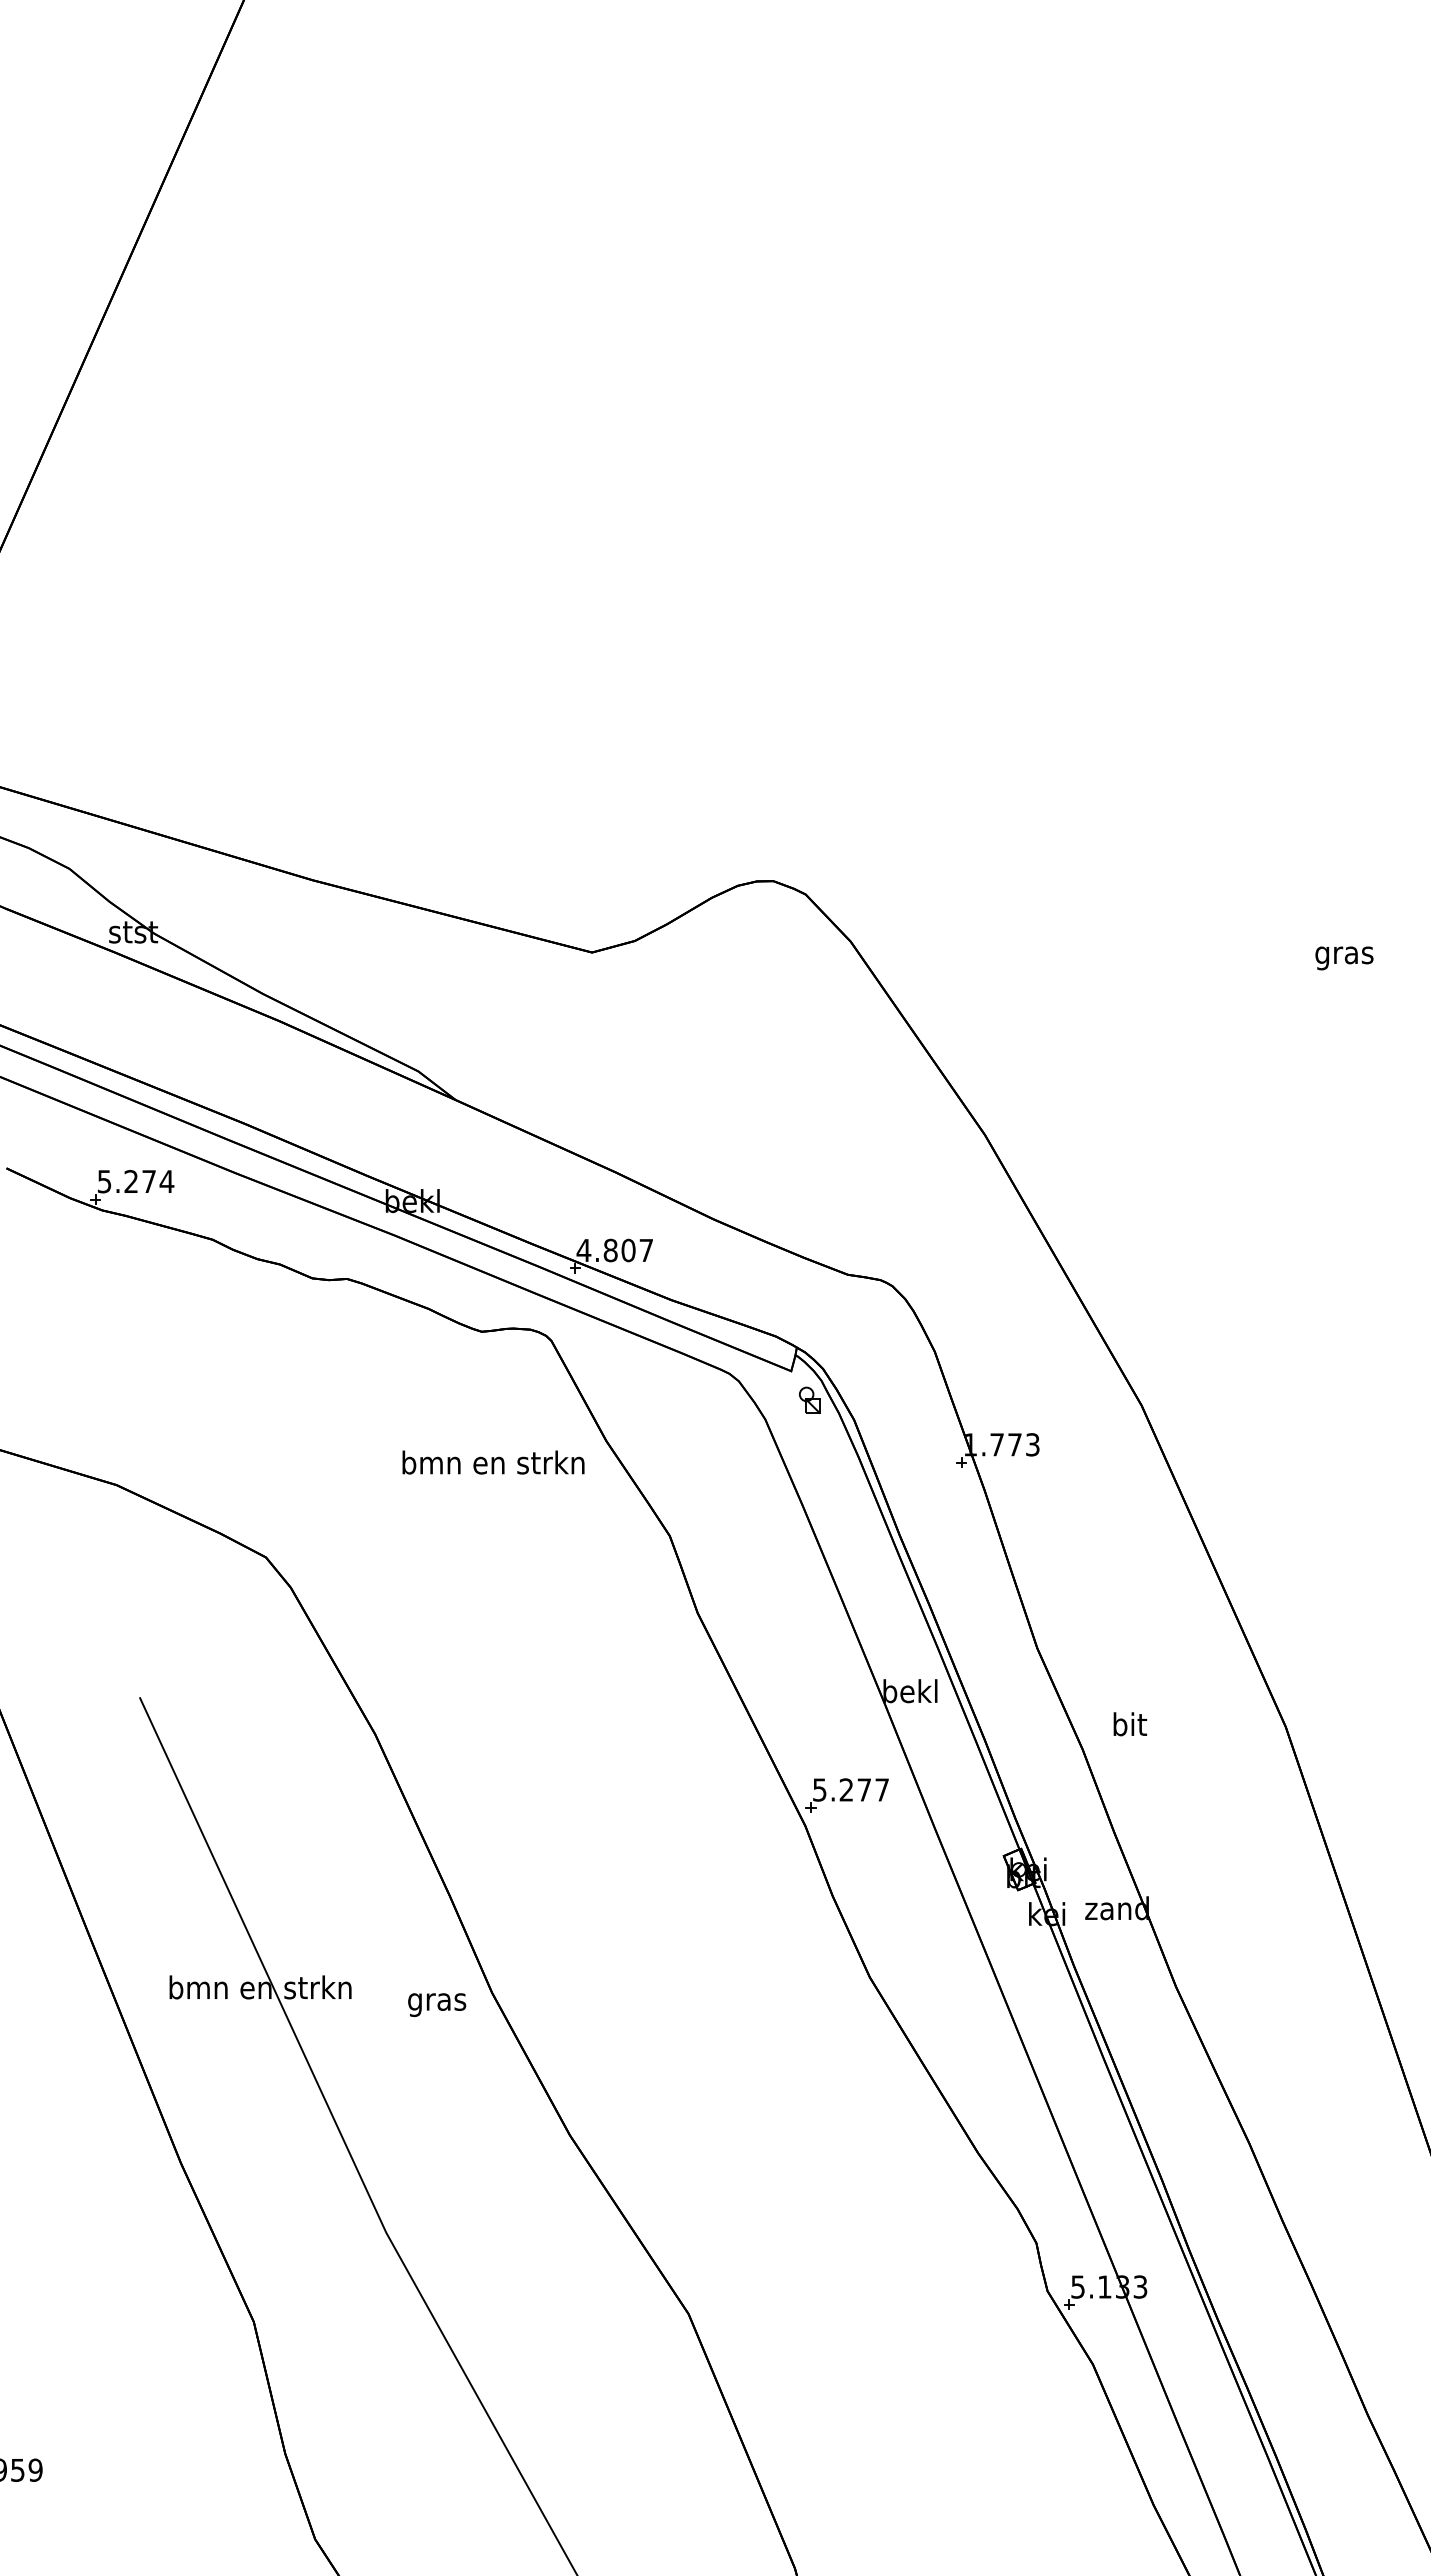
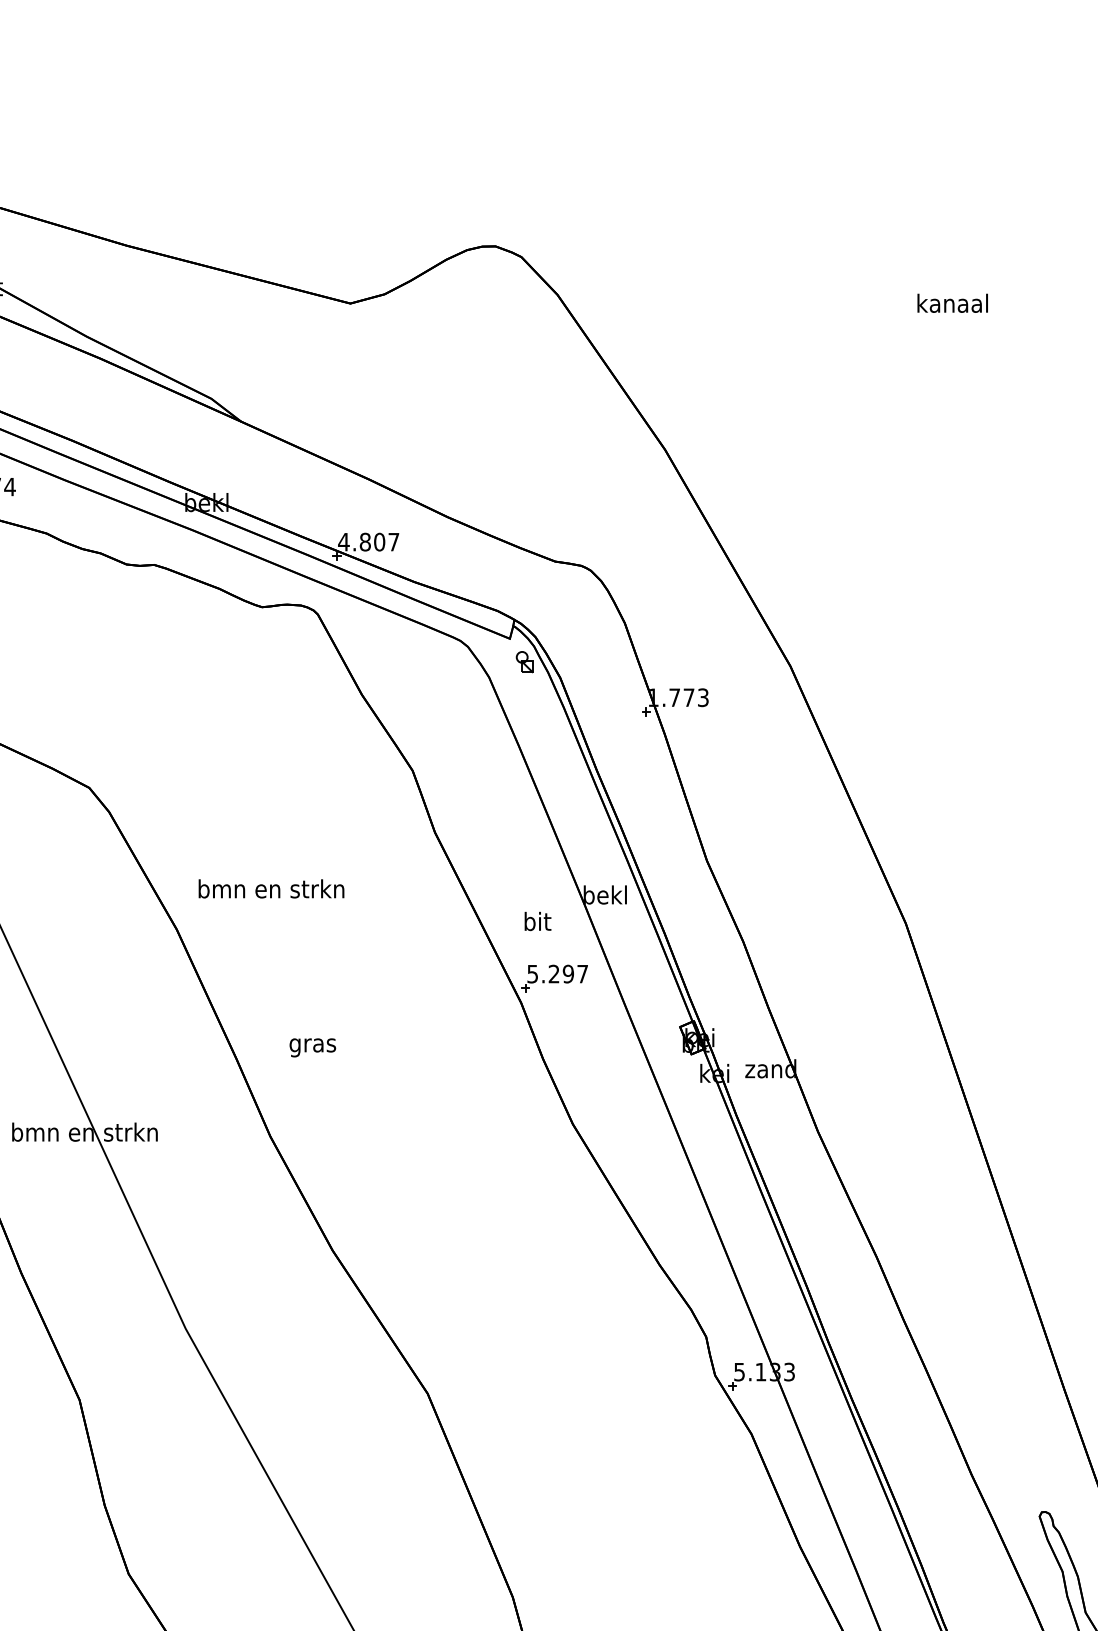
text: (1344, 955) -> (952, 305), gras -> kanaal
text: (493, 1462) -> (271, 888), moved
text: (1129, 1724) -> (537, 921), moved
text: (864, 1789) -> (568, 973), 5.277 -> 5.297
text: (437, 2004) -> (313, 1047), moved

